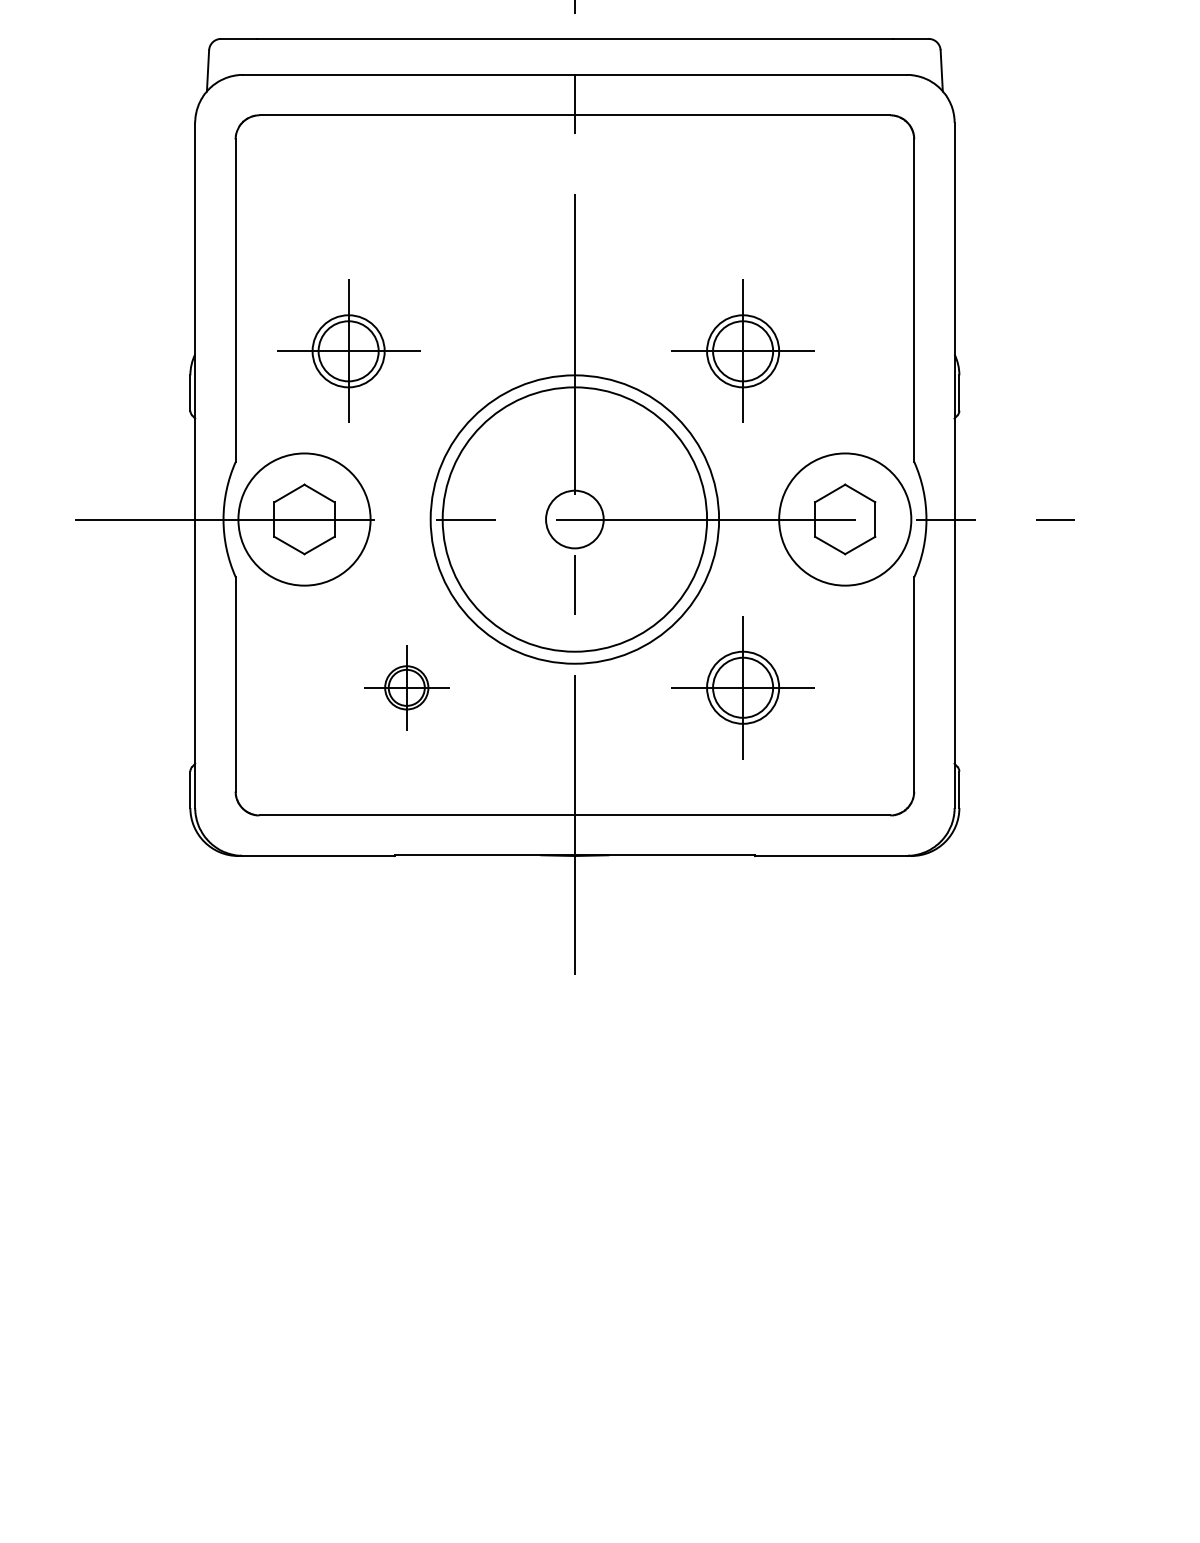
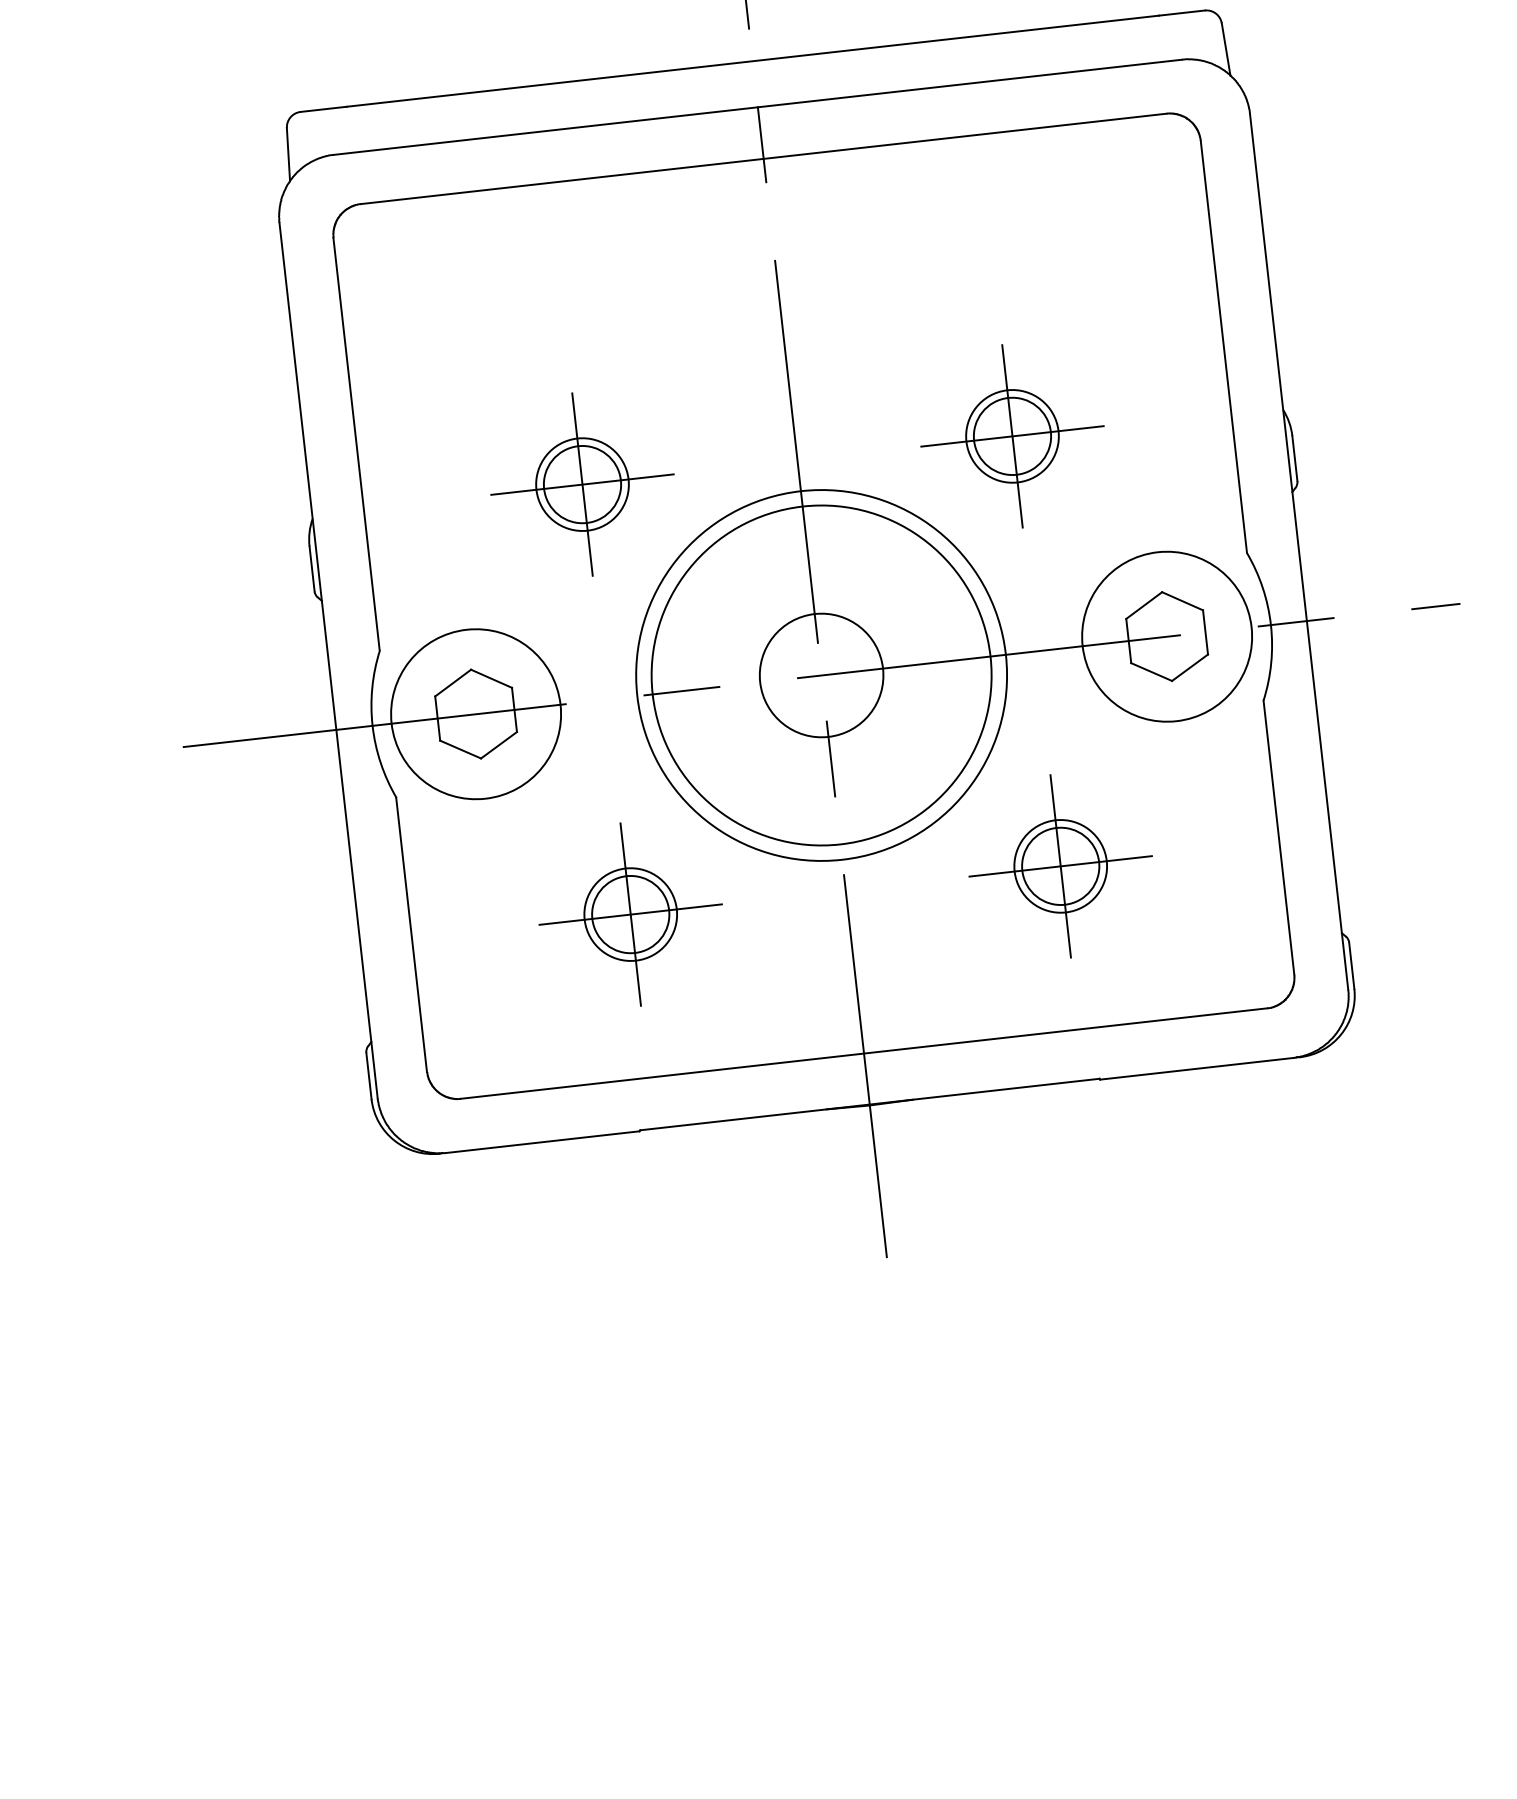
part: (348, 350) -> (582, 483), moved
circle: (574, 519) -> (821, 675), size x1.67
part: (406, 687) -> (630, 914), size x1.67

